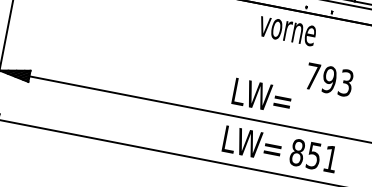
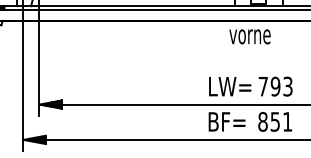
text: (286, 30) -> (249, 36), moved
text: (329, 79) -> (275, 86), moved
text: (253, 143) -> (230, 121), LW= -> BF=

